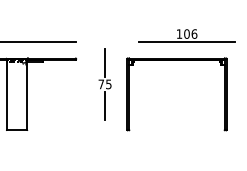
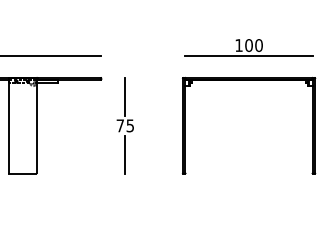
text: (194, 33) -> (259, 44), 106 -> 100
part: (176, 60) -> (248, 80), moved
part: (104, 84) -> (124, 125), moved

